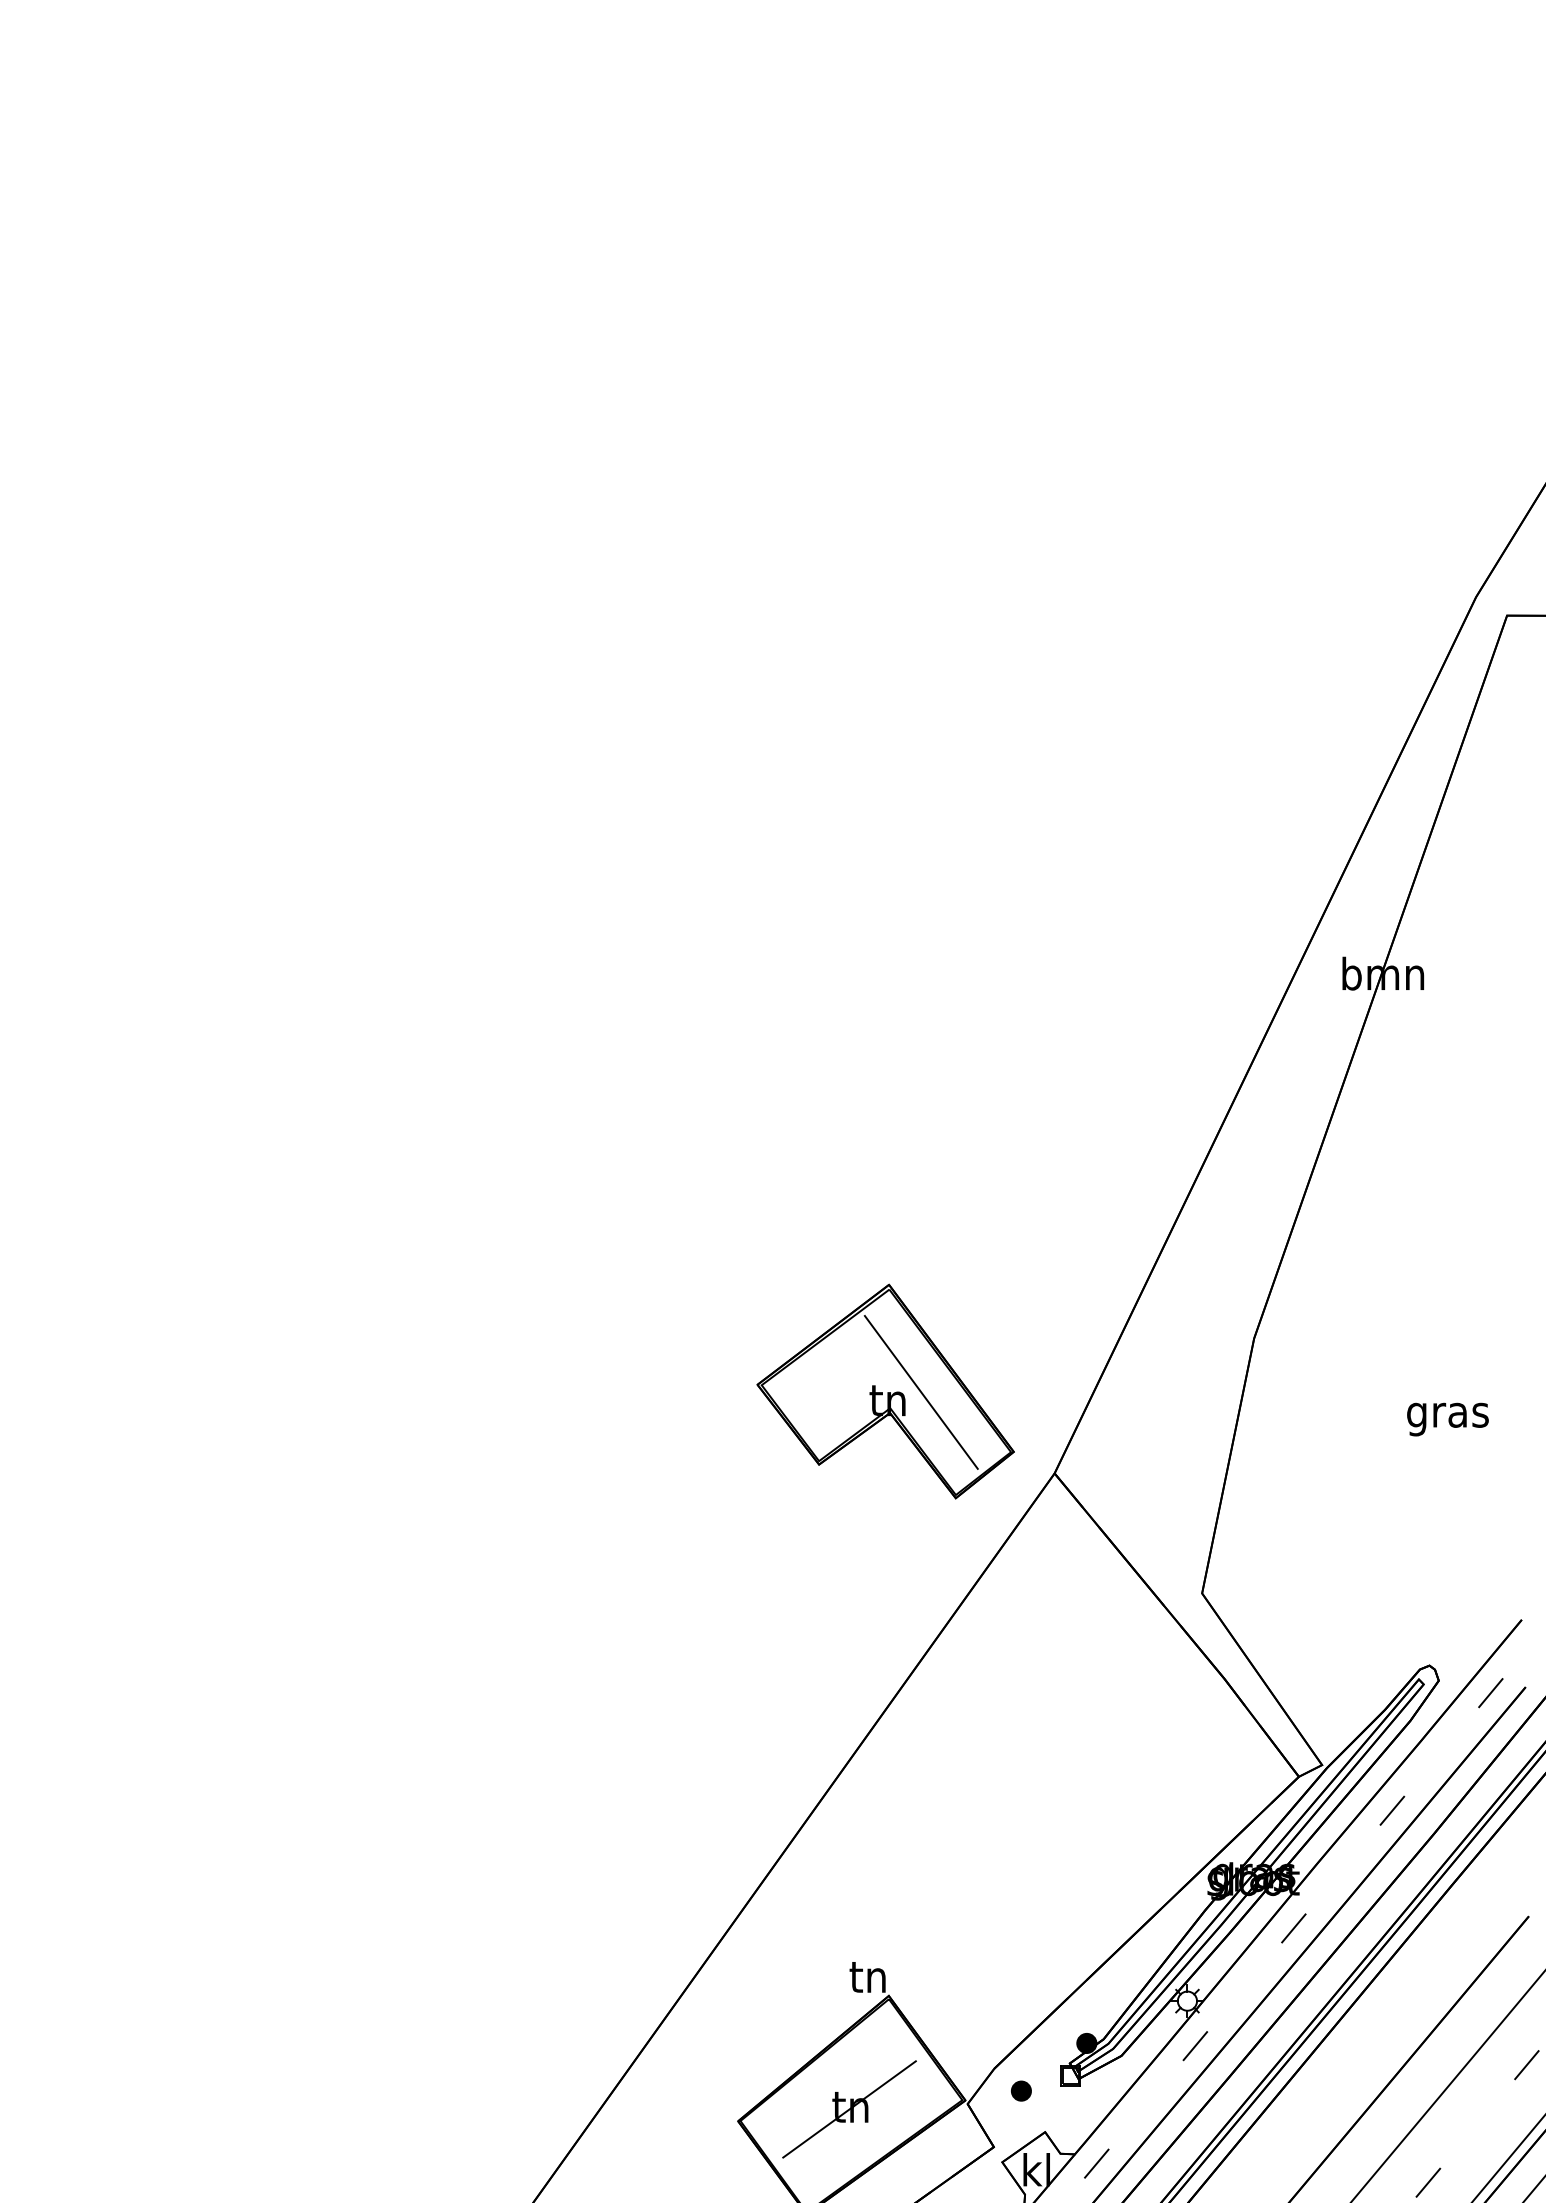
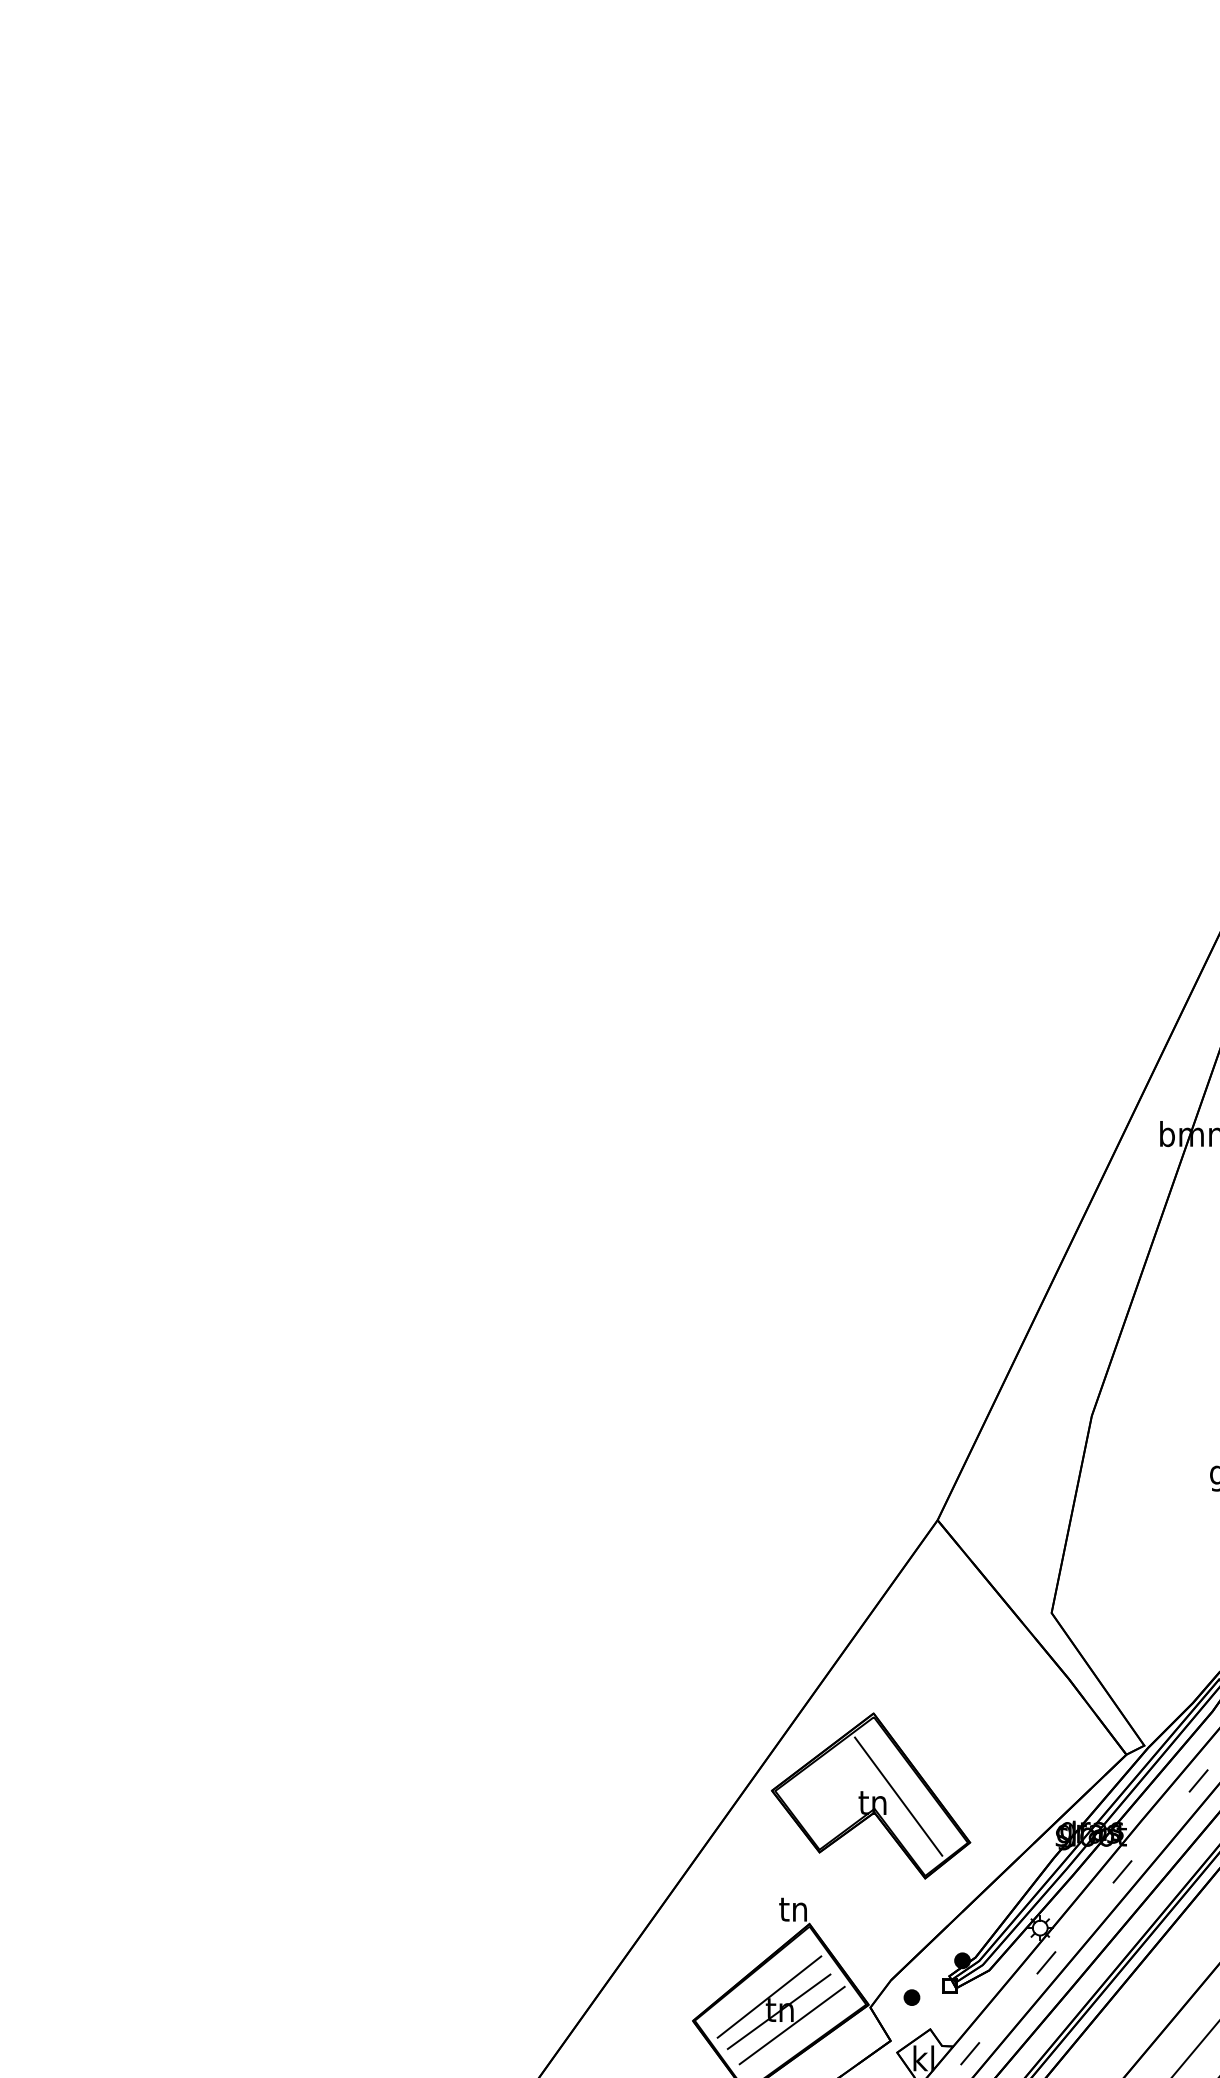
part: (886, 1390) -> (871, 1795), moved
line: (837, 2089) -> (769, 1996), added
line: (865, 2127) -> (791, 2025), added

